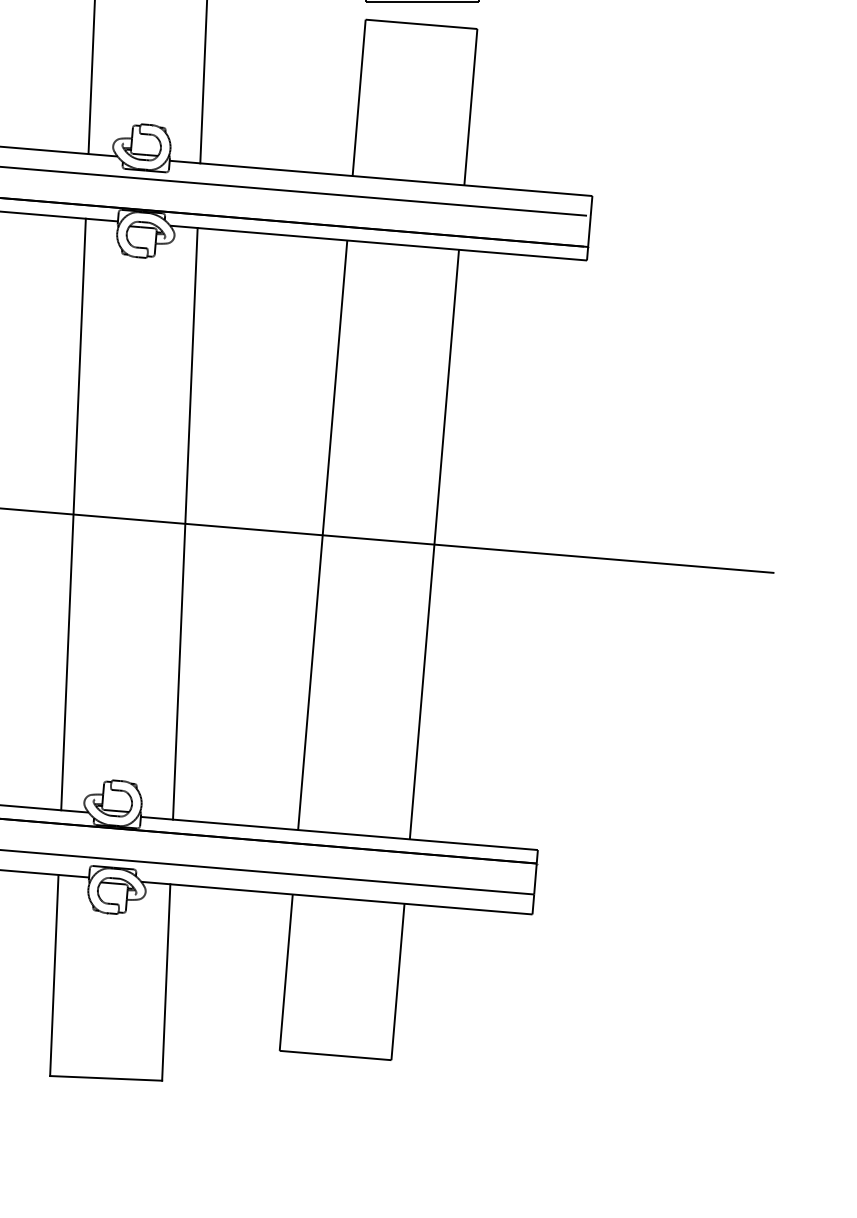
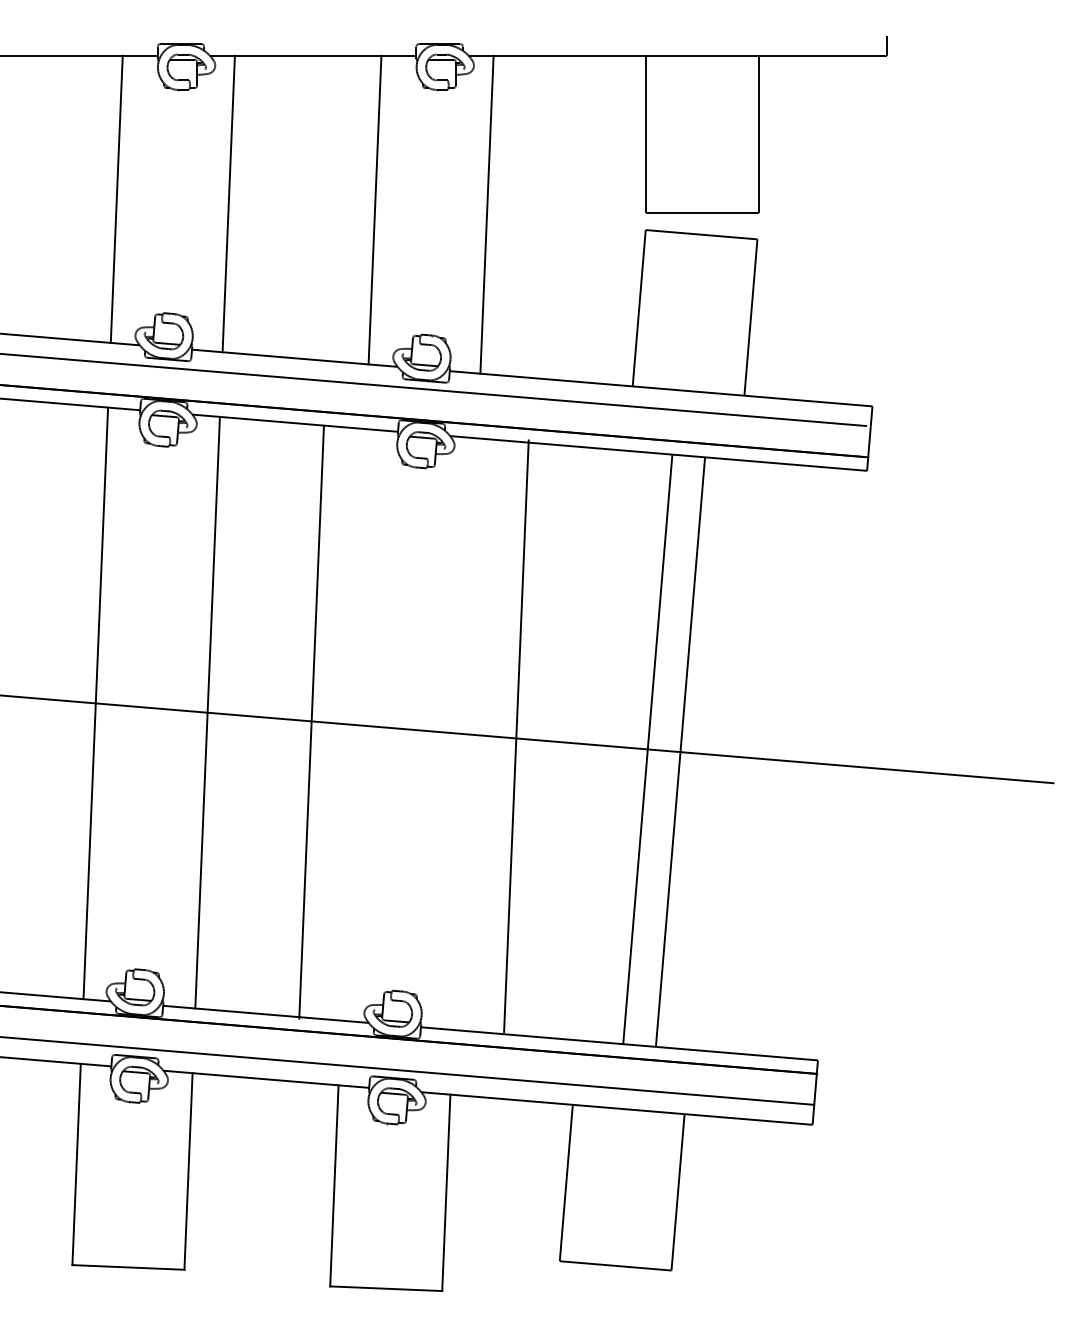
line: (73, 514) -> (311, 722), moved
line: (185, 523) -> (516, 735), moved
line: (322, 535) -> (647, 749), moved
line: (434, 544) -> (680, 751), moved

